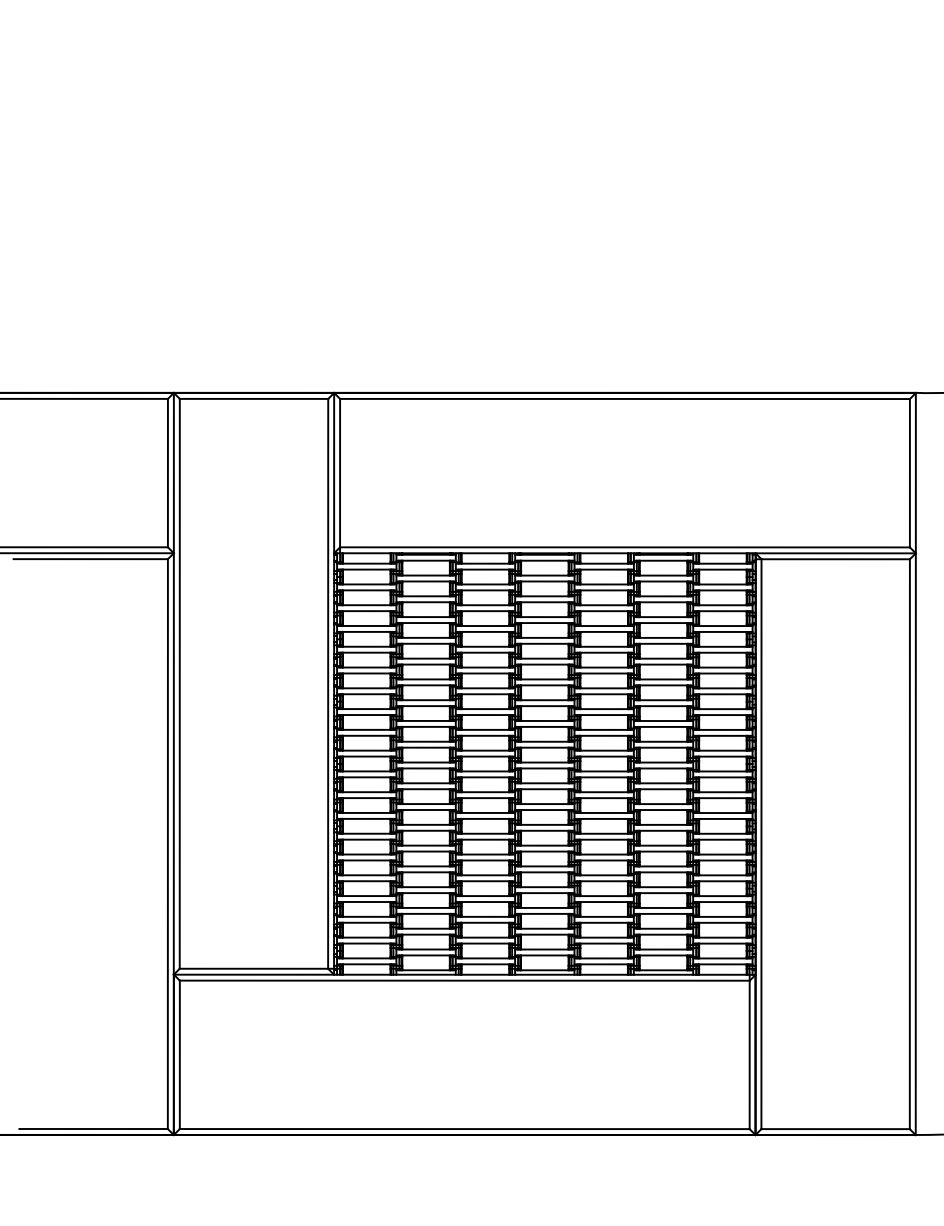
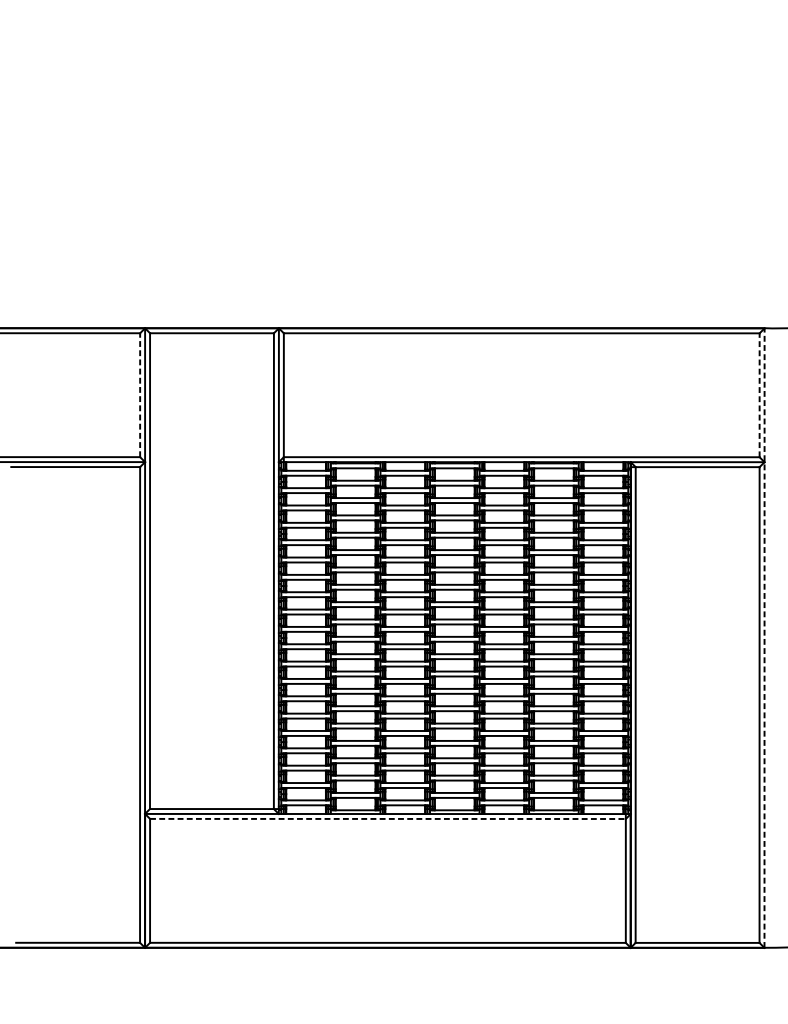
line: (167, 472) -> (139, 394), solid -> dashed
line: (909, 472) -> (759, 394), solid -> dashed
line: (915, 764) -> (764, 638), solid -> dashed
line: (464, 980) -> (387, 818), solid -> dashed

